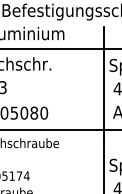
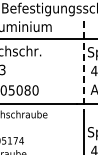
line: (104, 84) -> (83, 67), solid -> dashed

